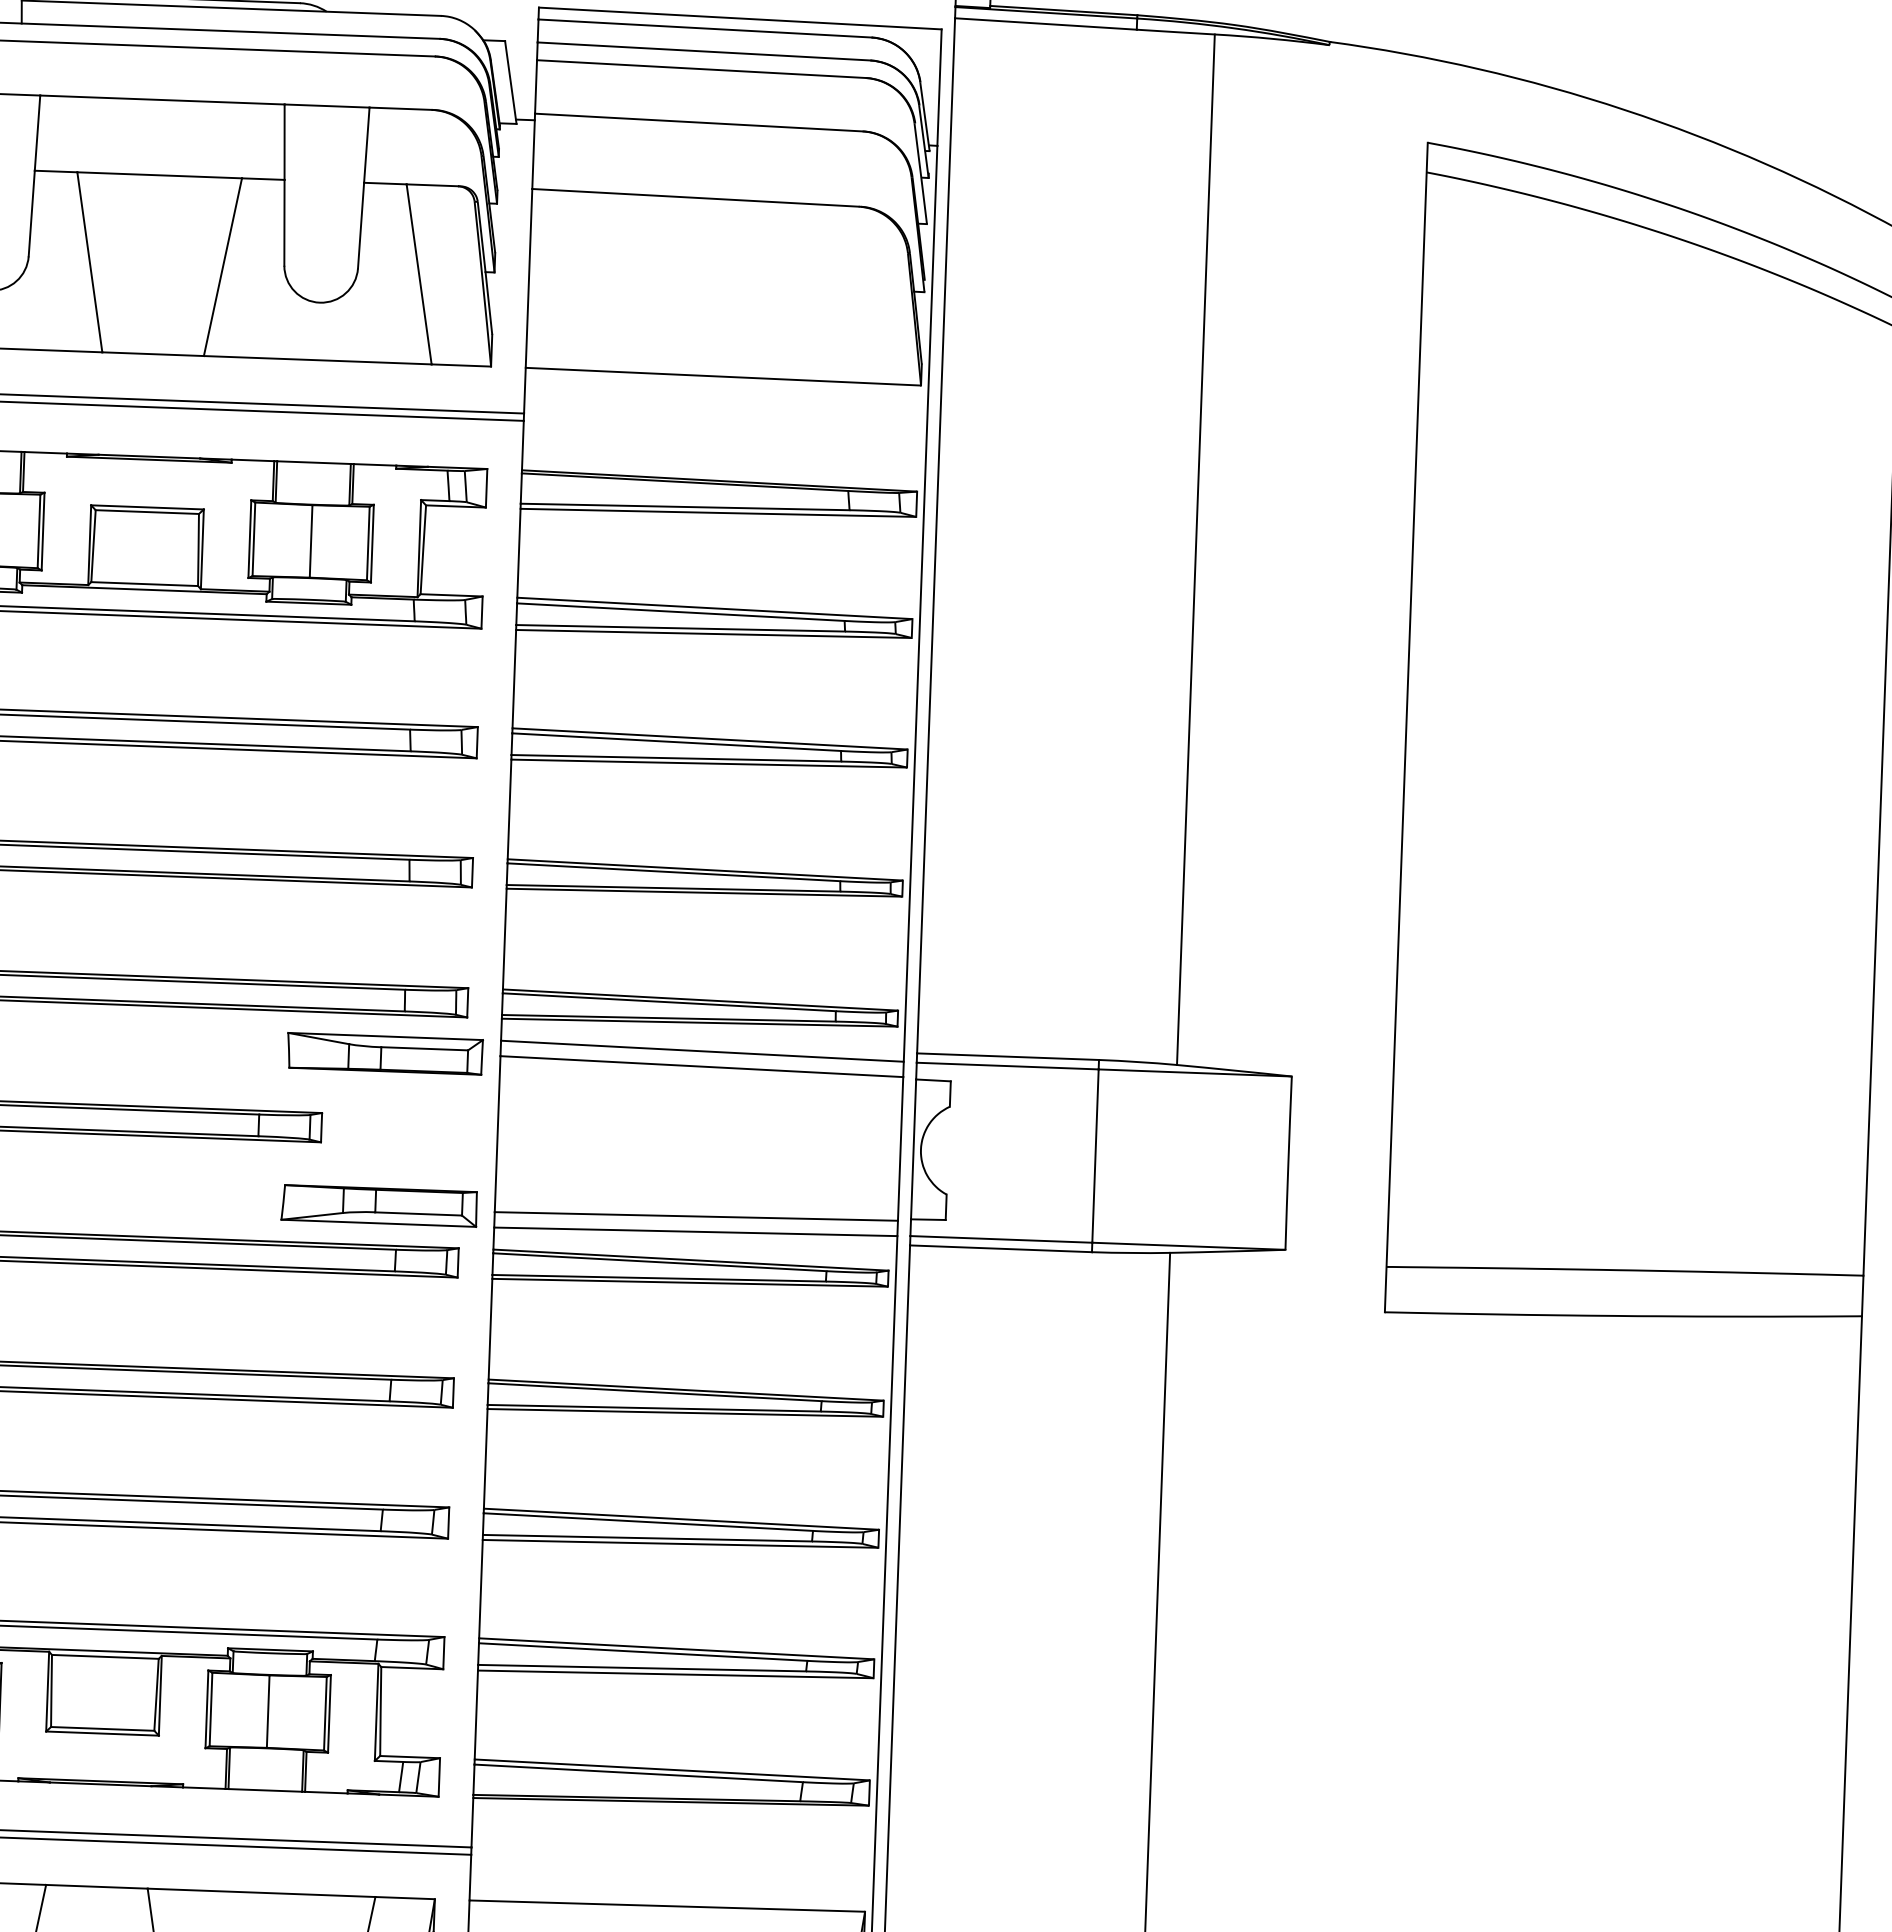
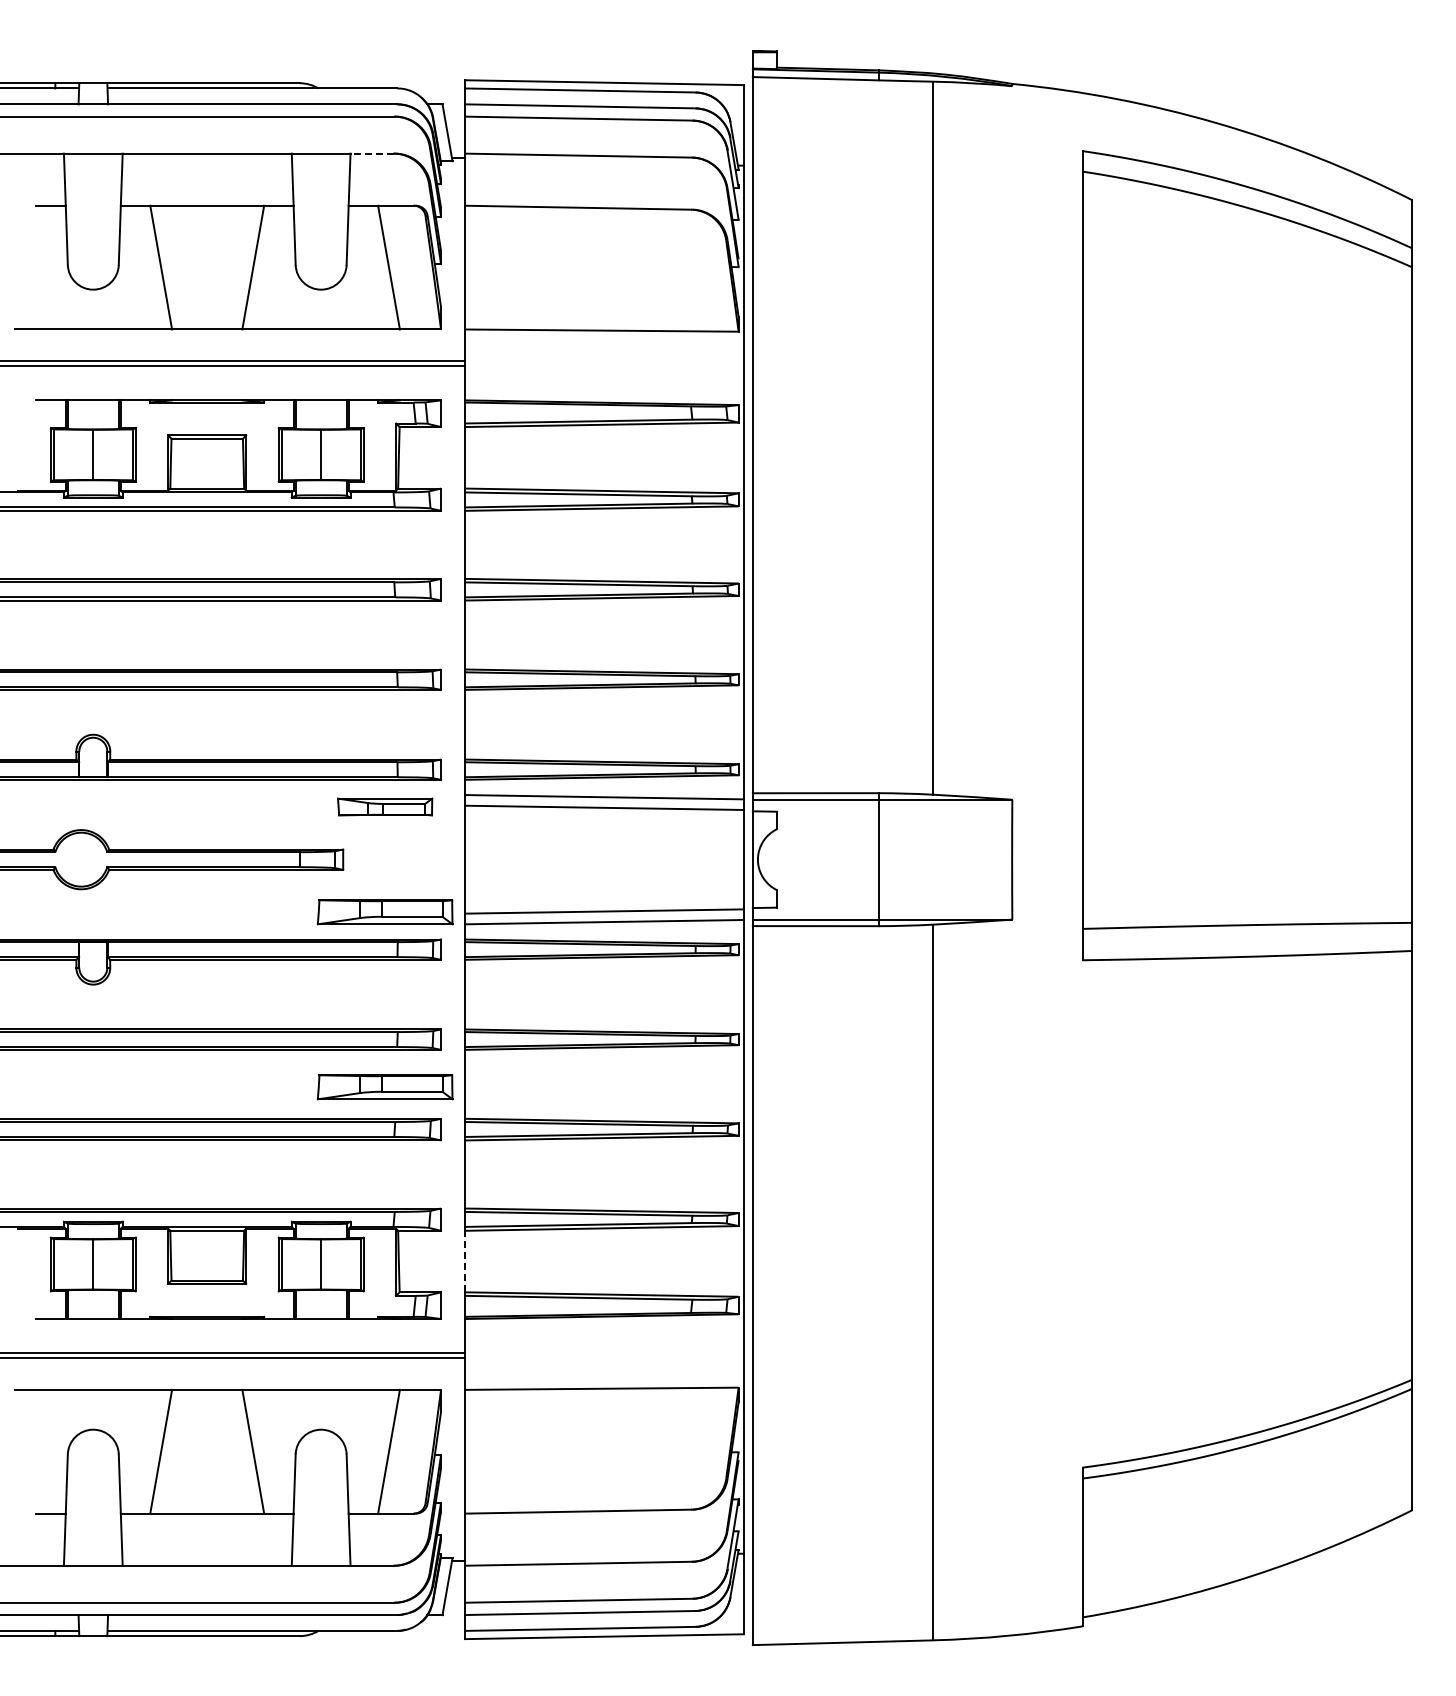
line: (399, 108) -> (371, 153), solid -> dashed
part: (384, 1053) -> (384, 806), size x0.7
part: (369, 1459) -> (384, 1087), added
line: (477, 1714) -> (465, 1261), solid -> dashed

